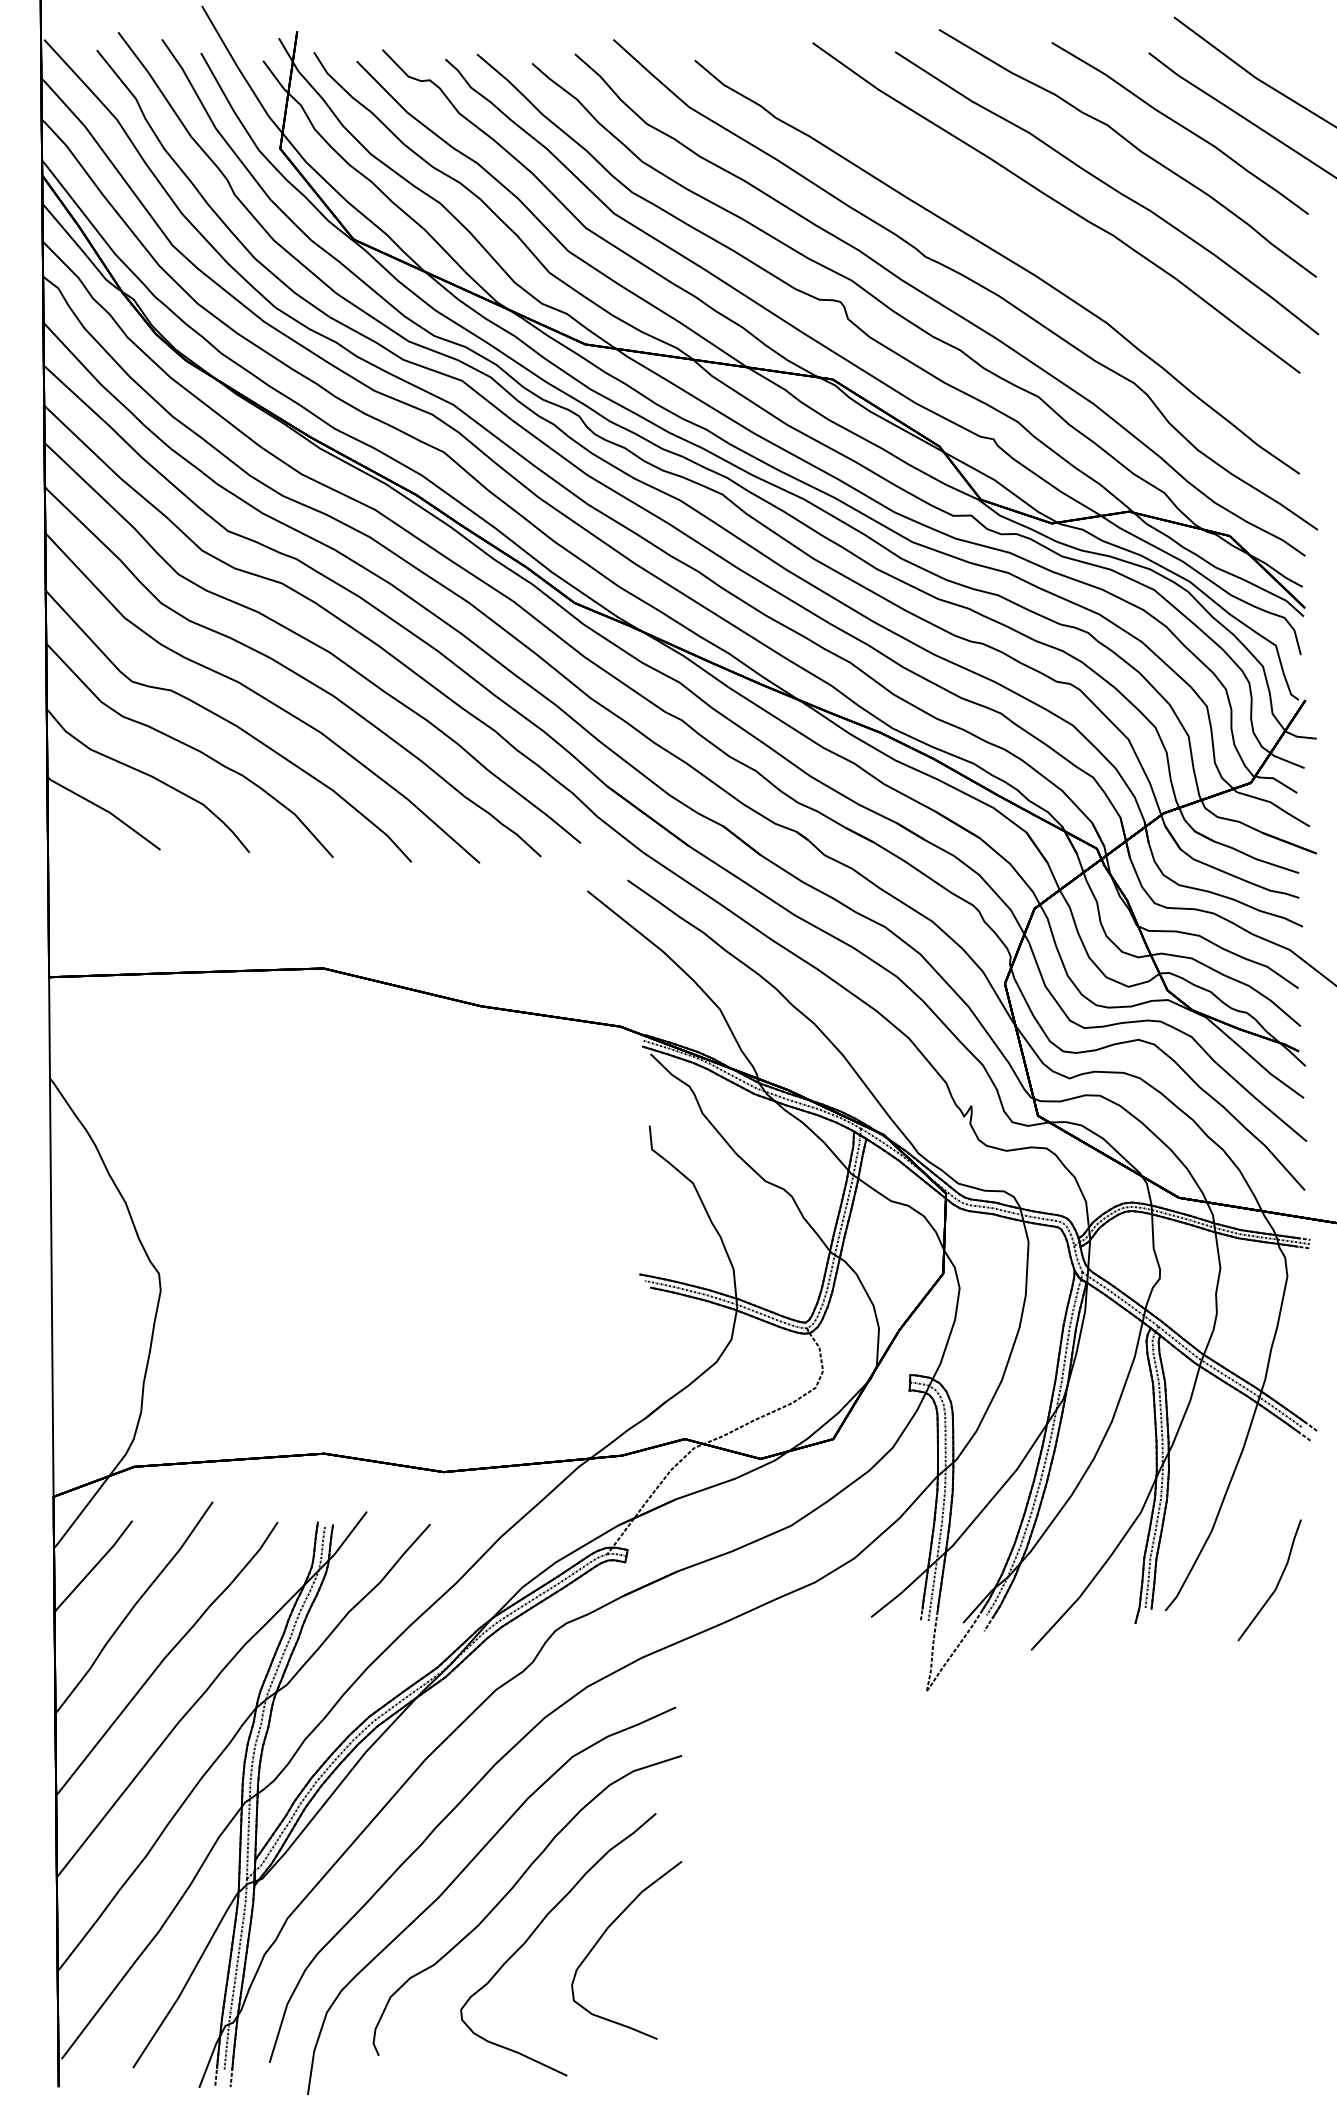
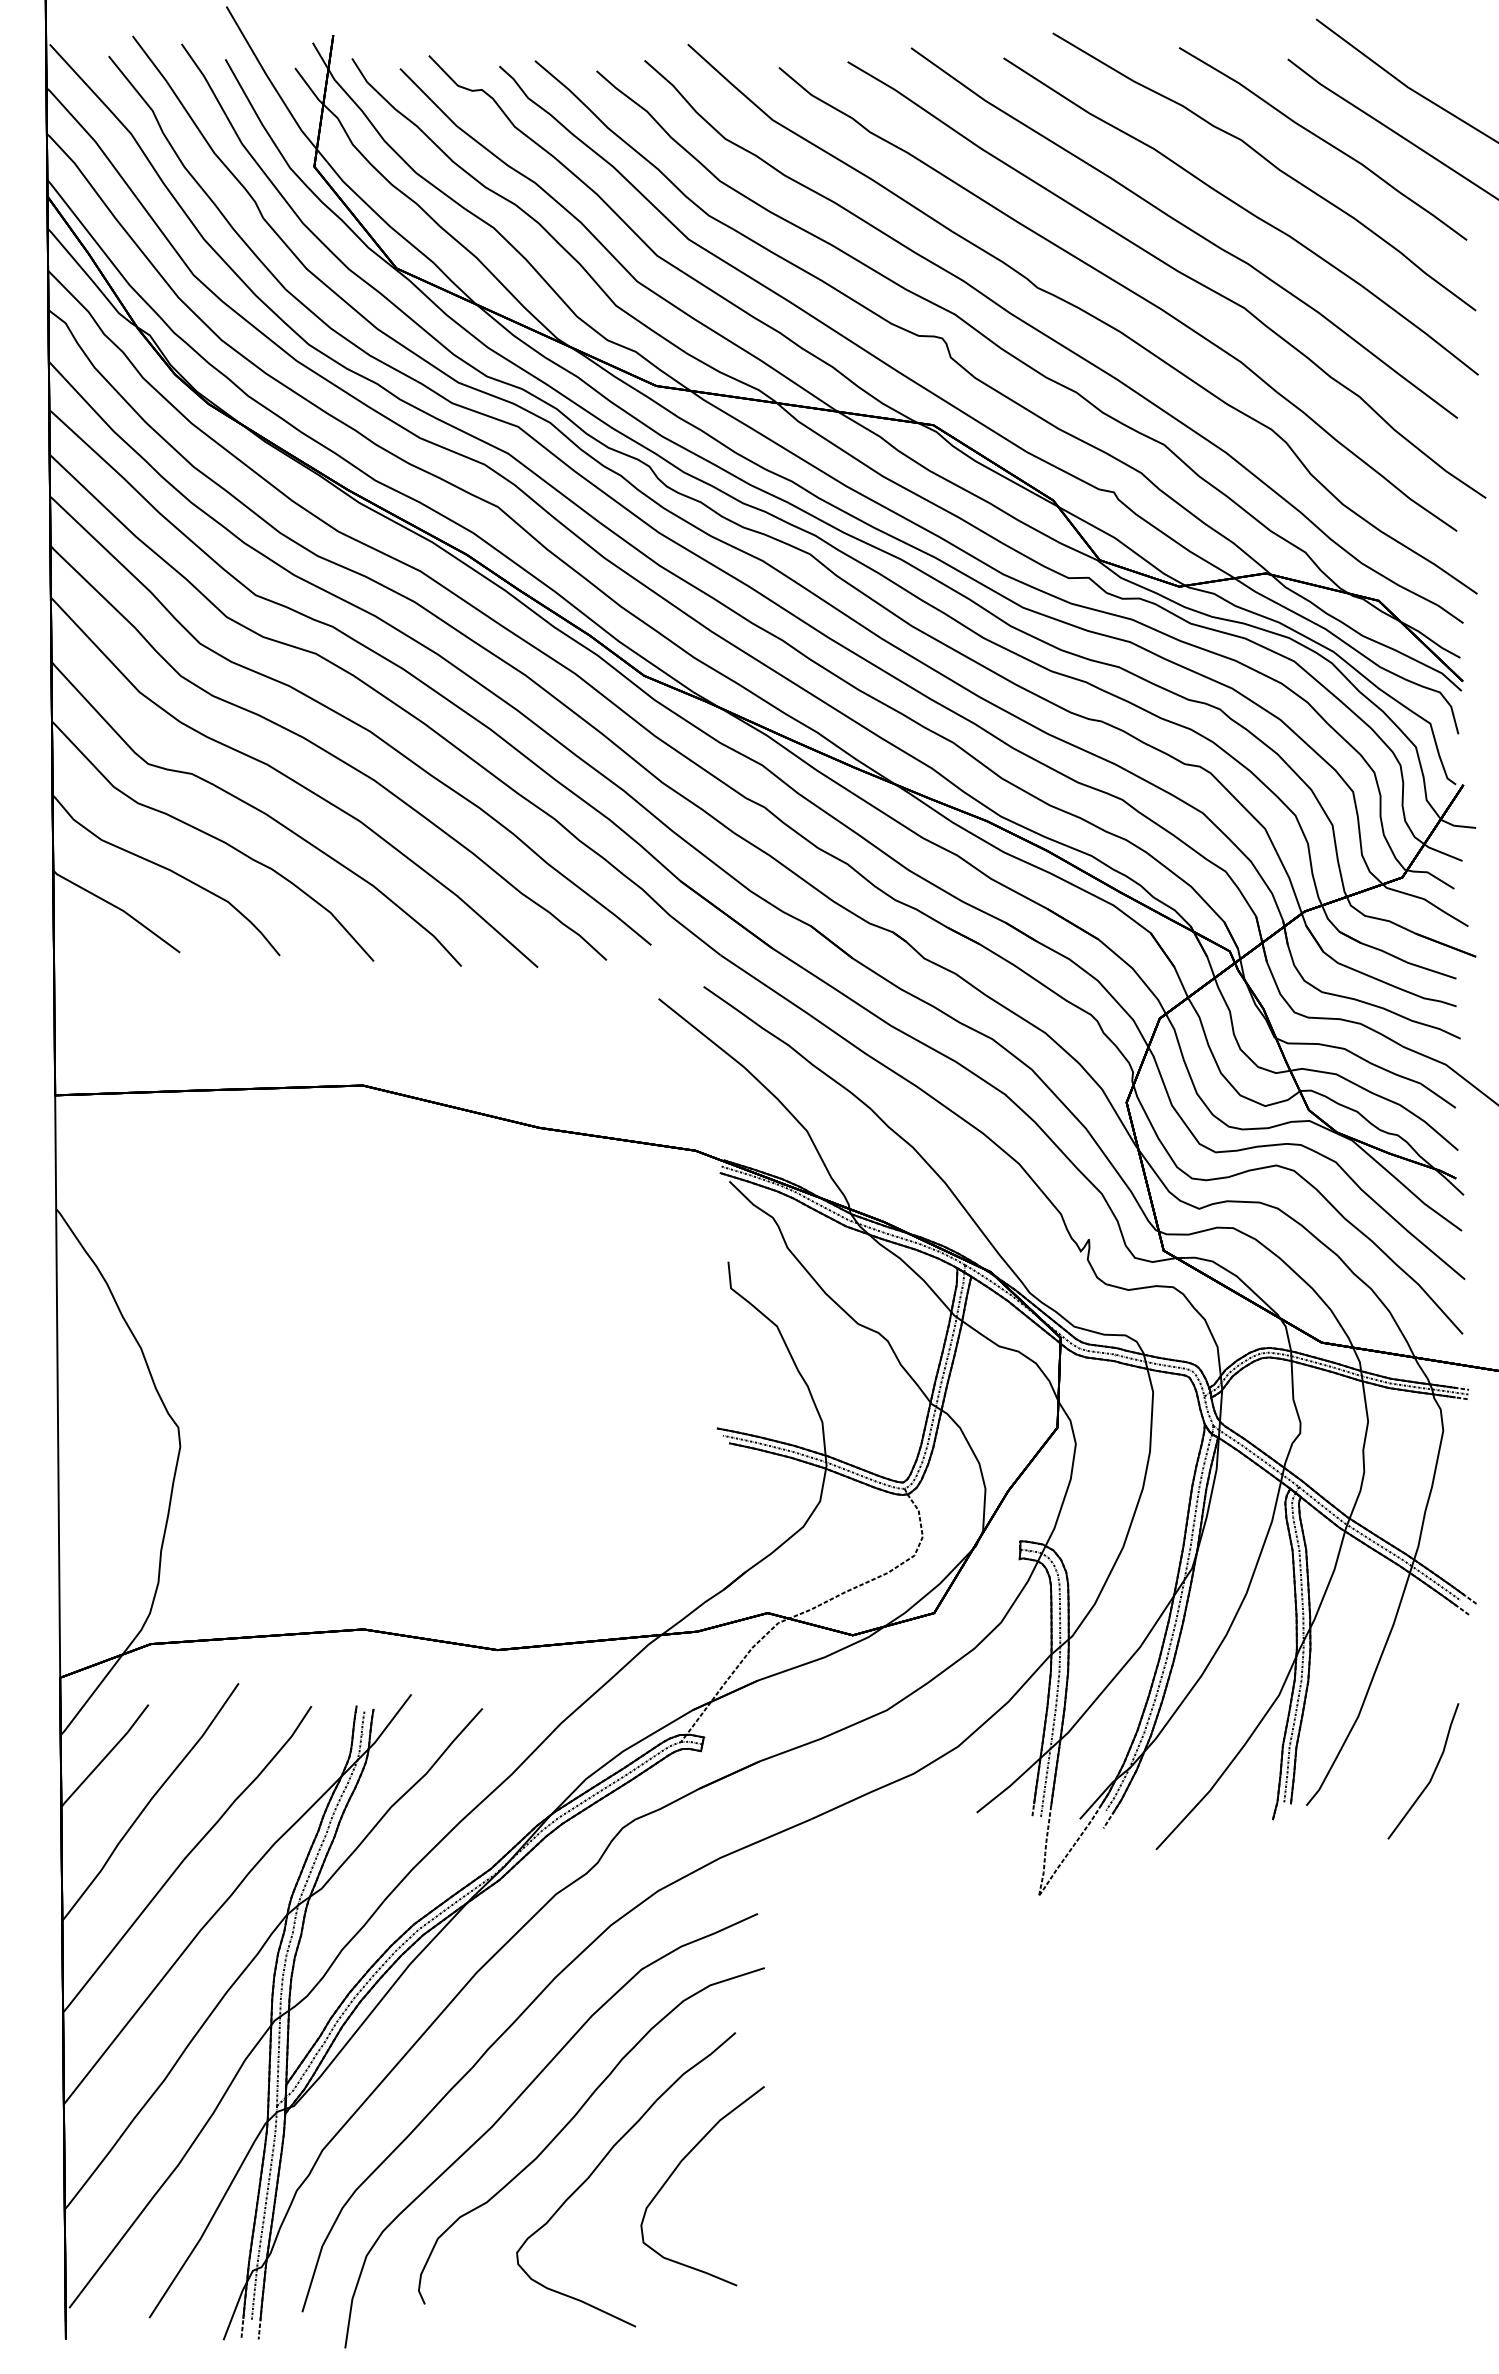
curve: (1047, 241) -> (1174, 270), added

